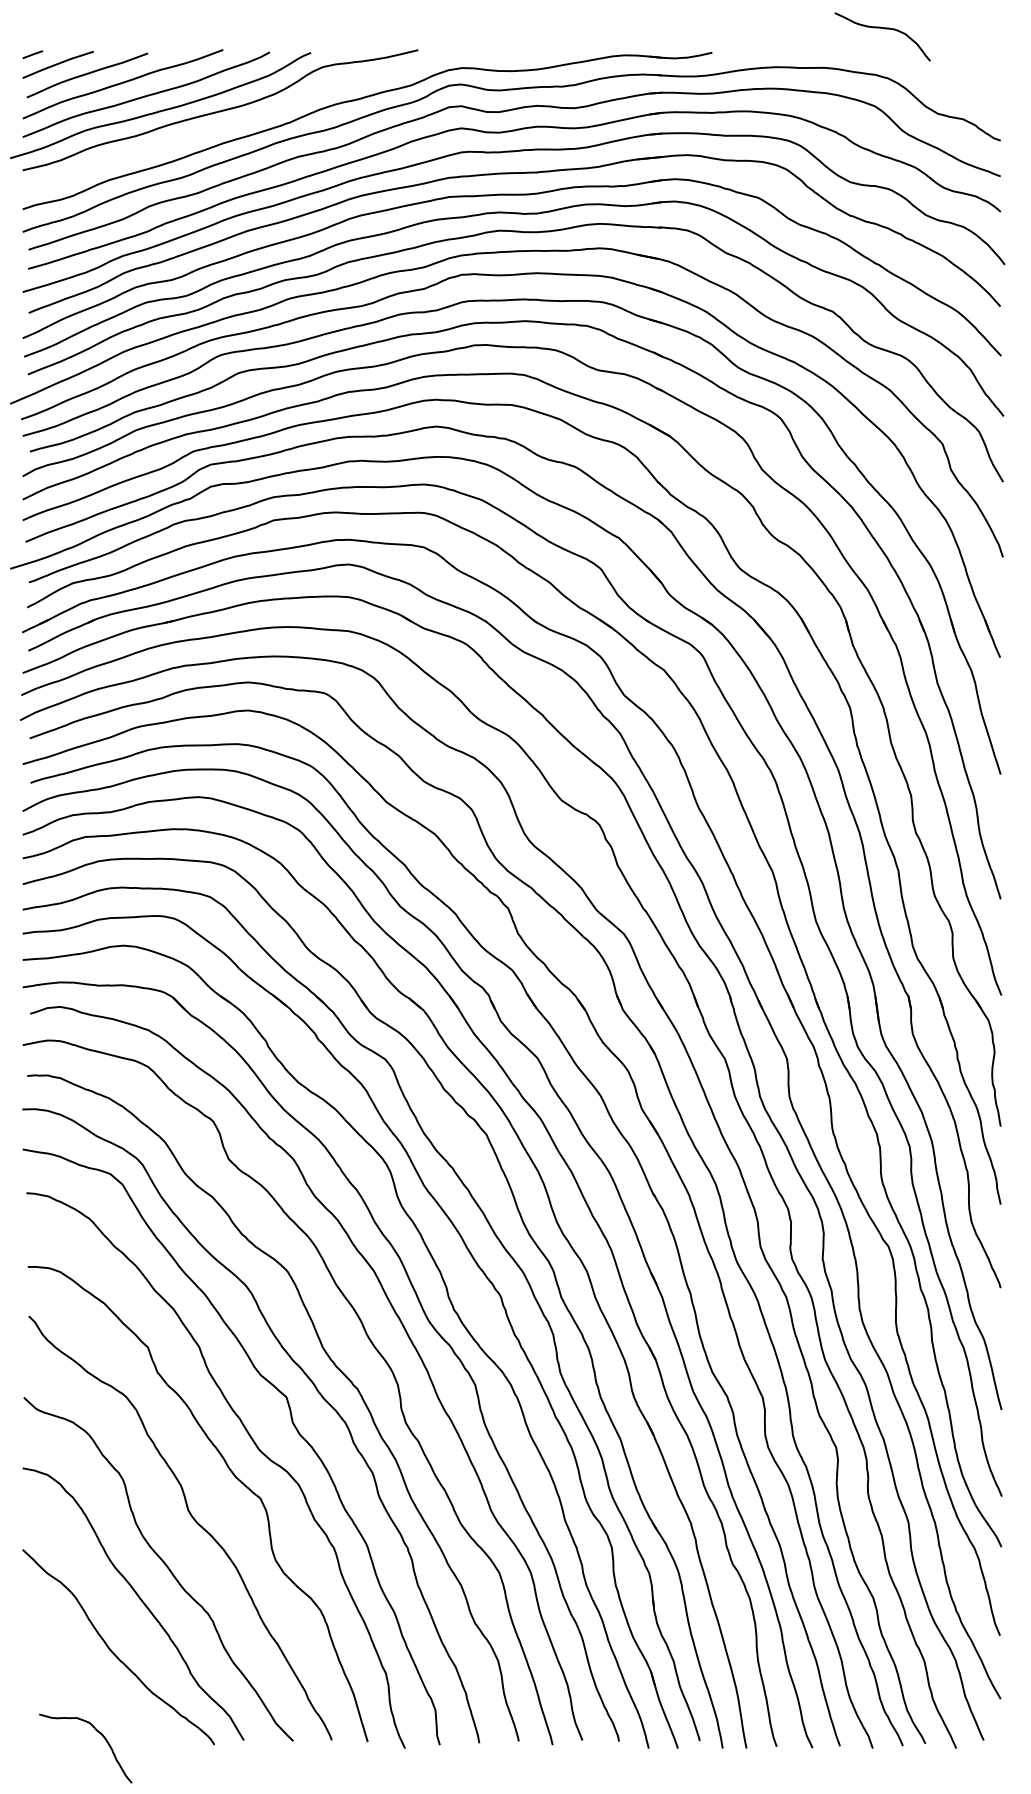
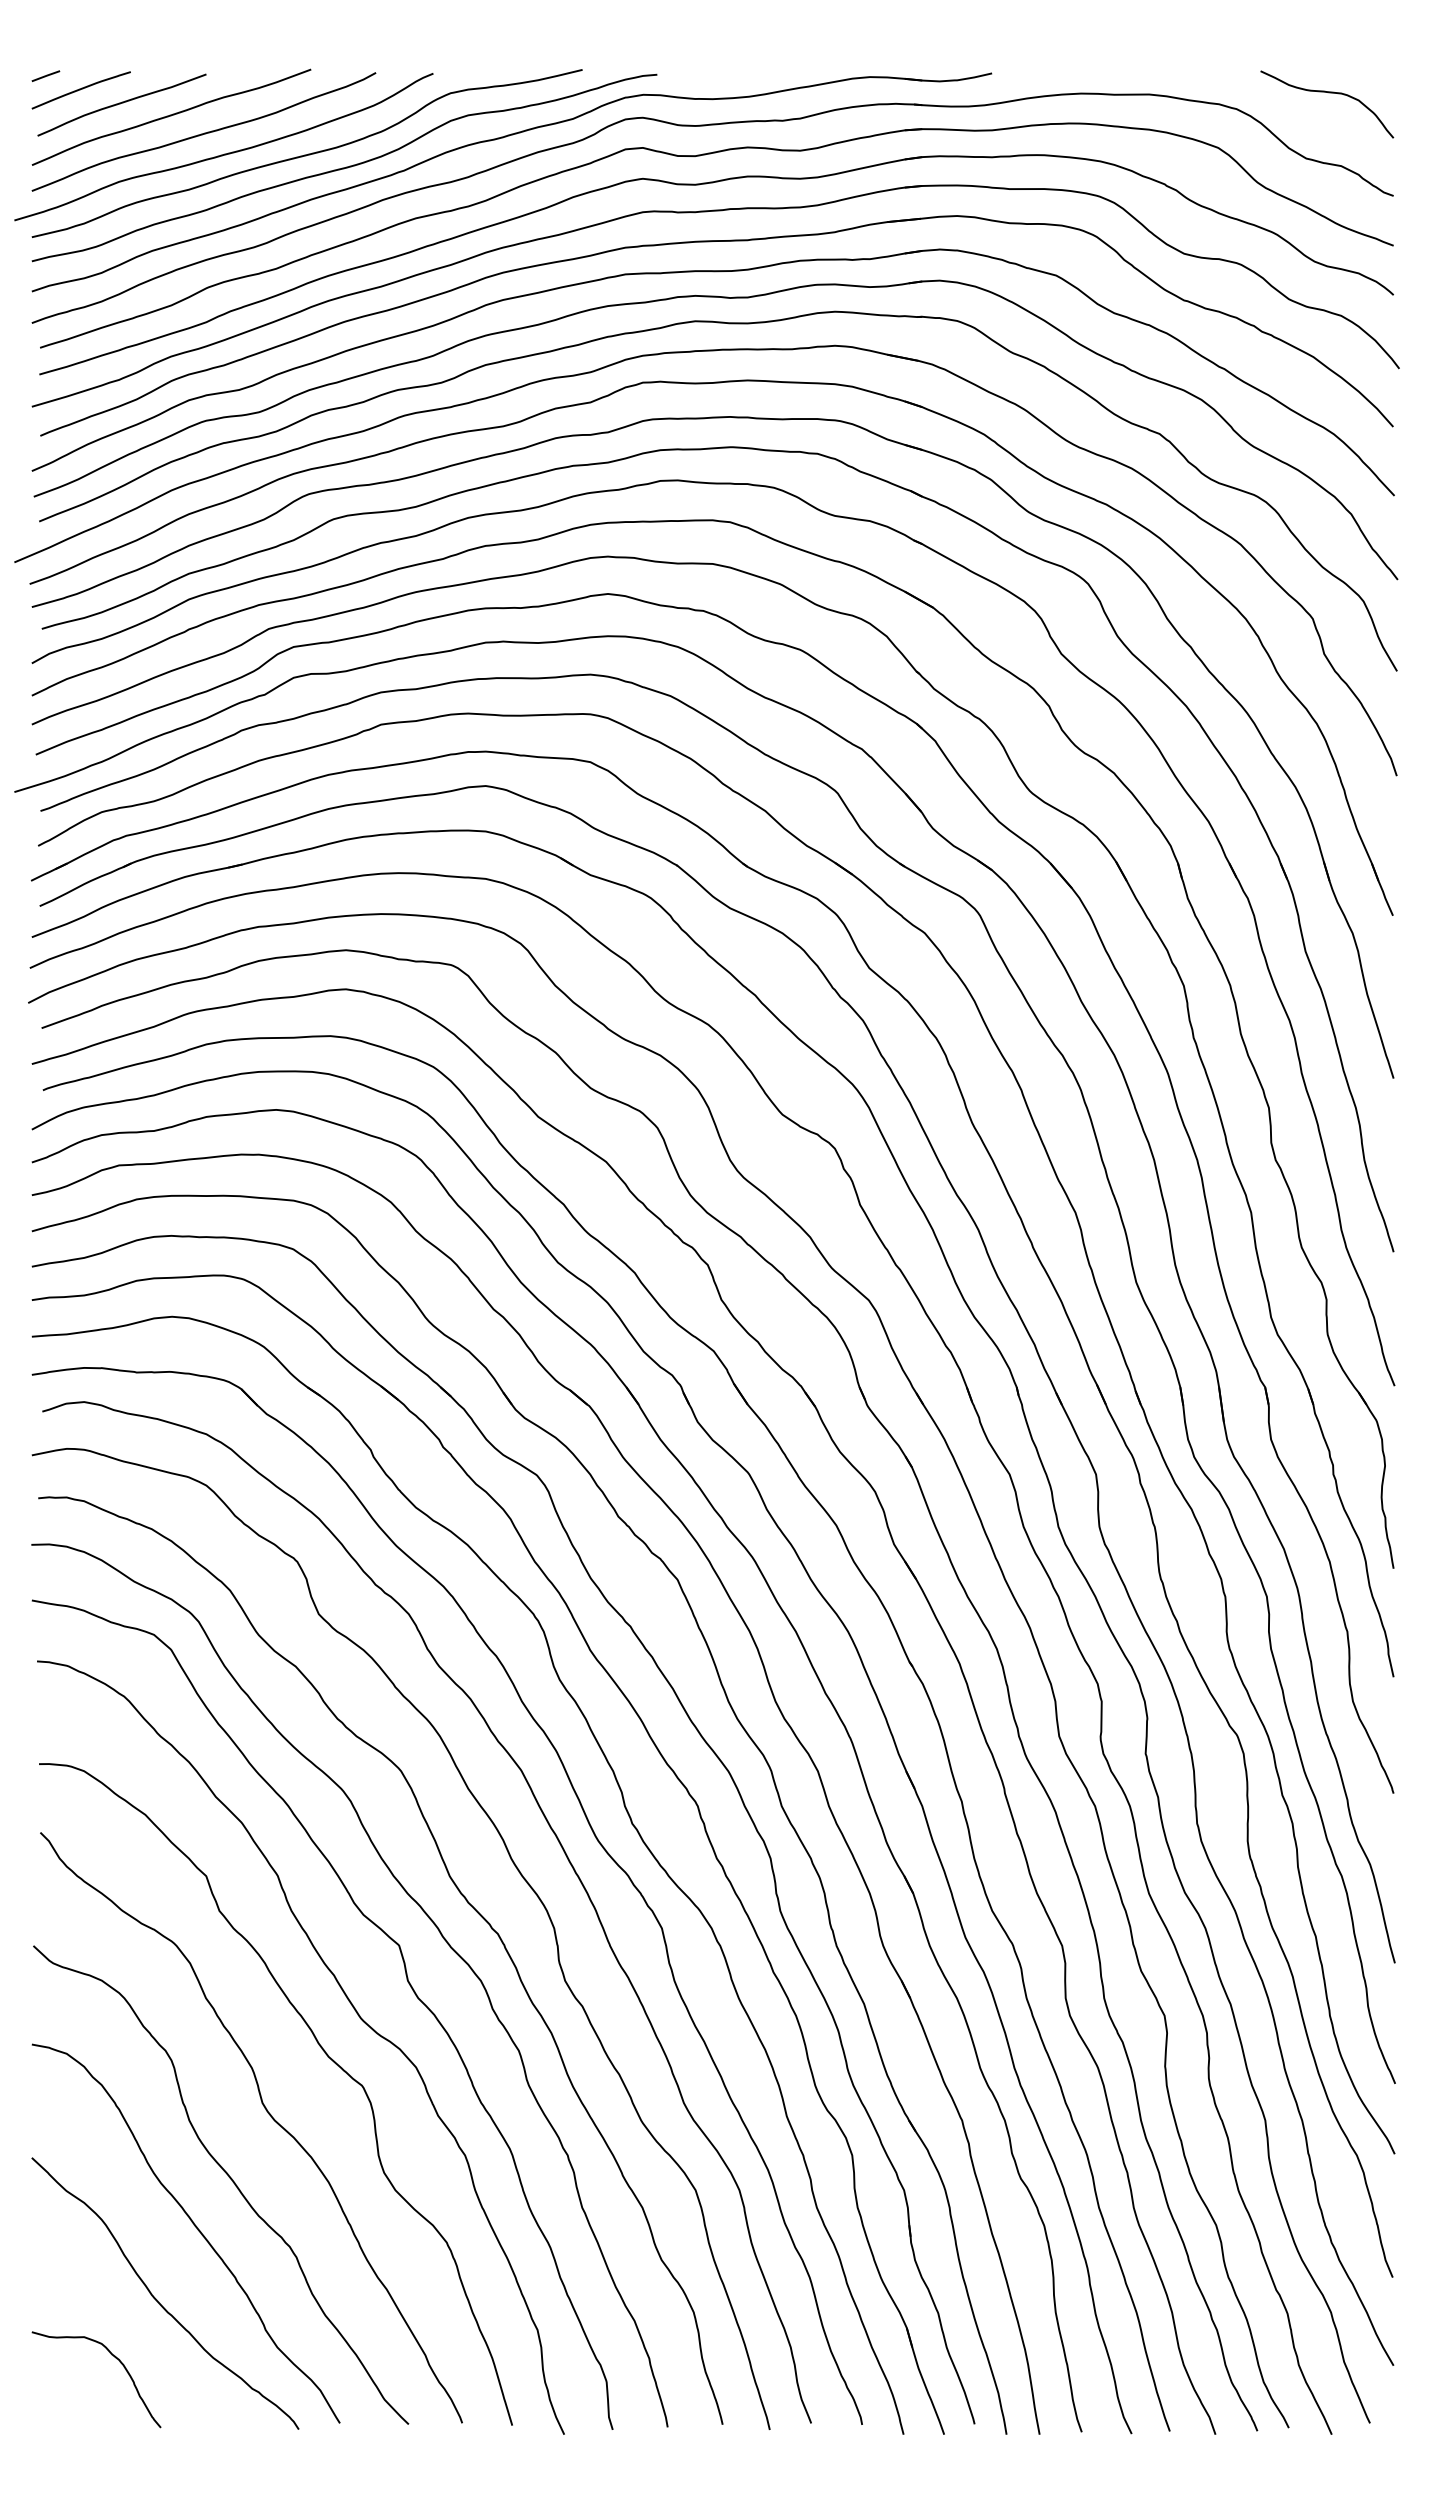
curve: (883, 29) -> (1328, 93), moved
curve: (247, 120) -> (344, 167), added
curve: (100, 1734) -> (116, 2359), moved

